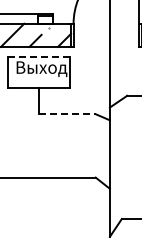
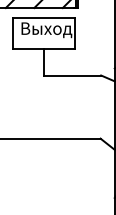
line: (39, 56) -> (44, 17), dashed -> solid
line: (67, 114) -> (72, 75), dashed -> solid

